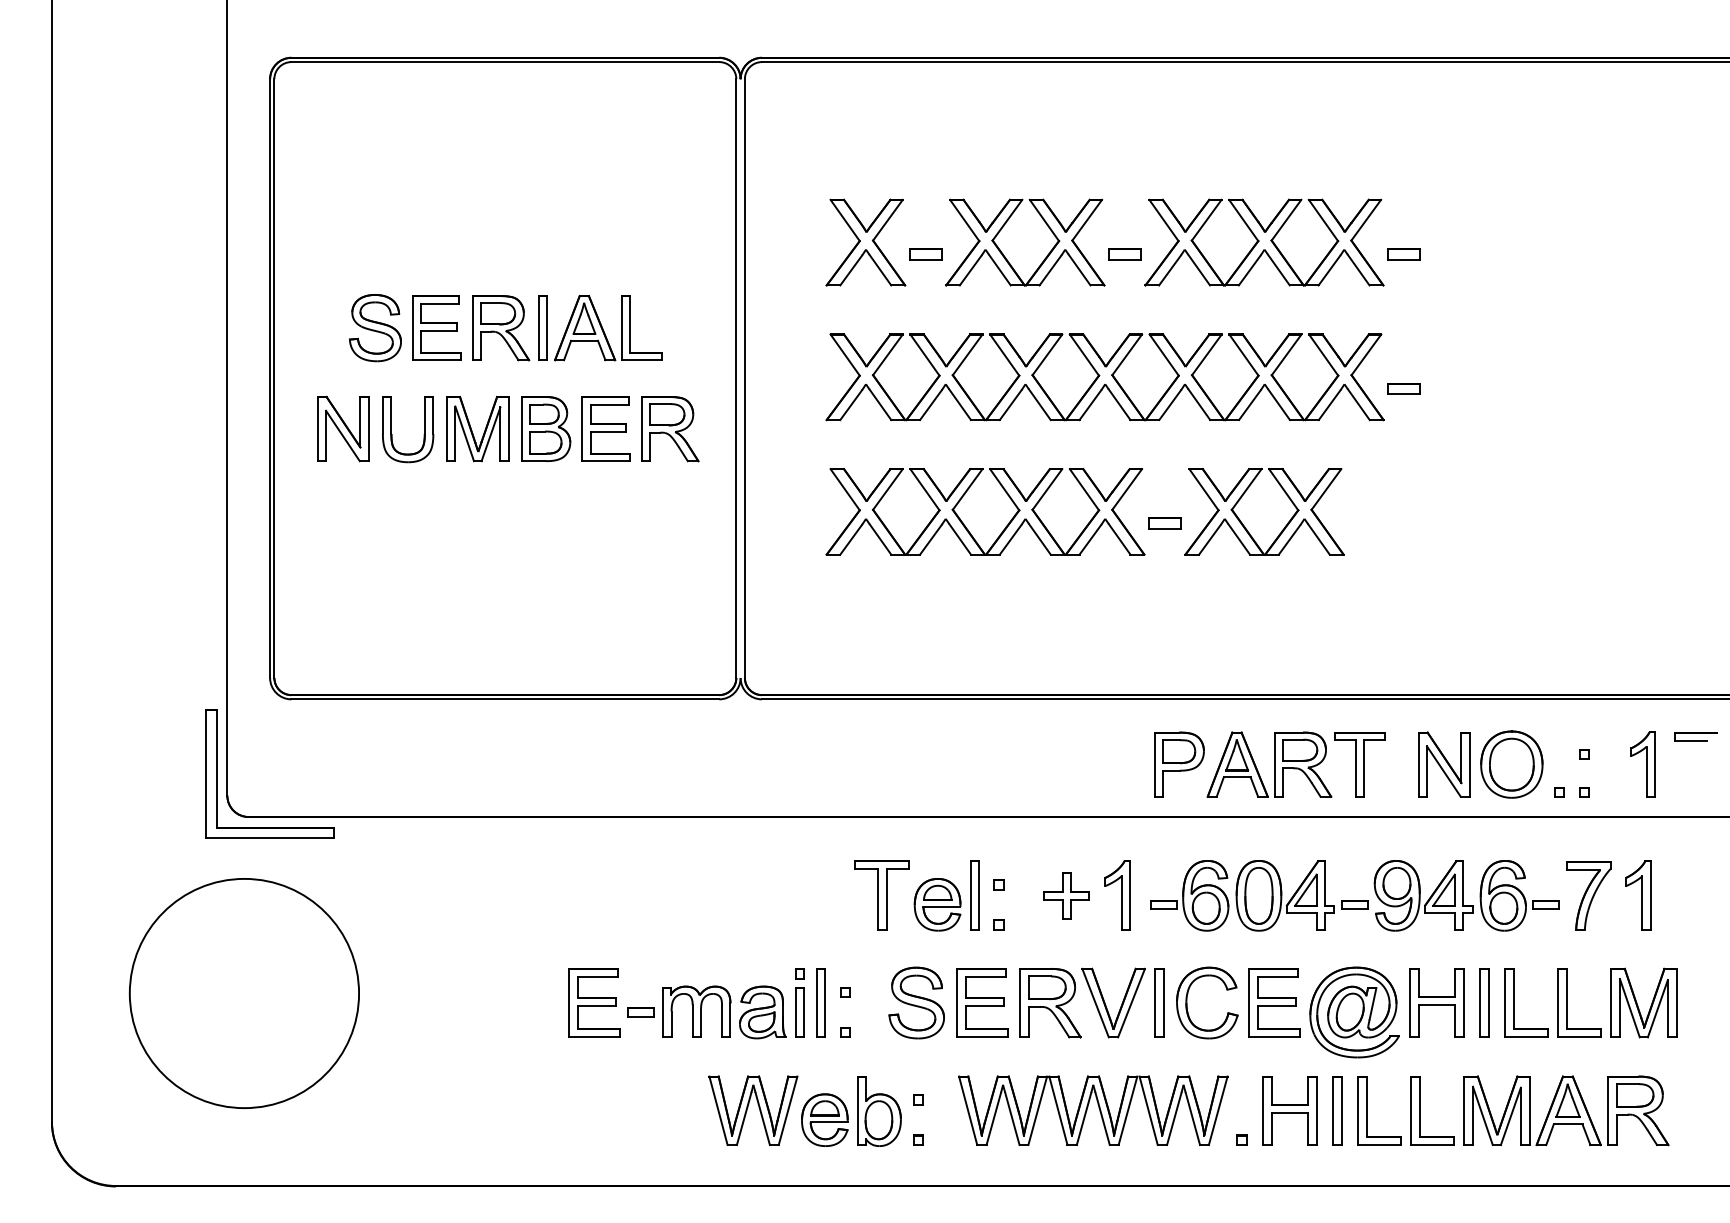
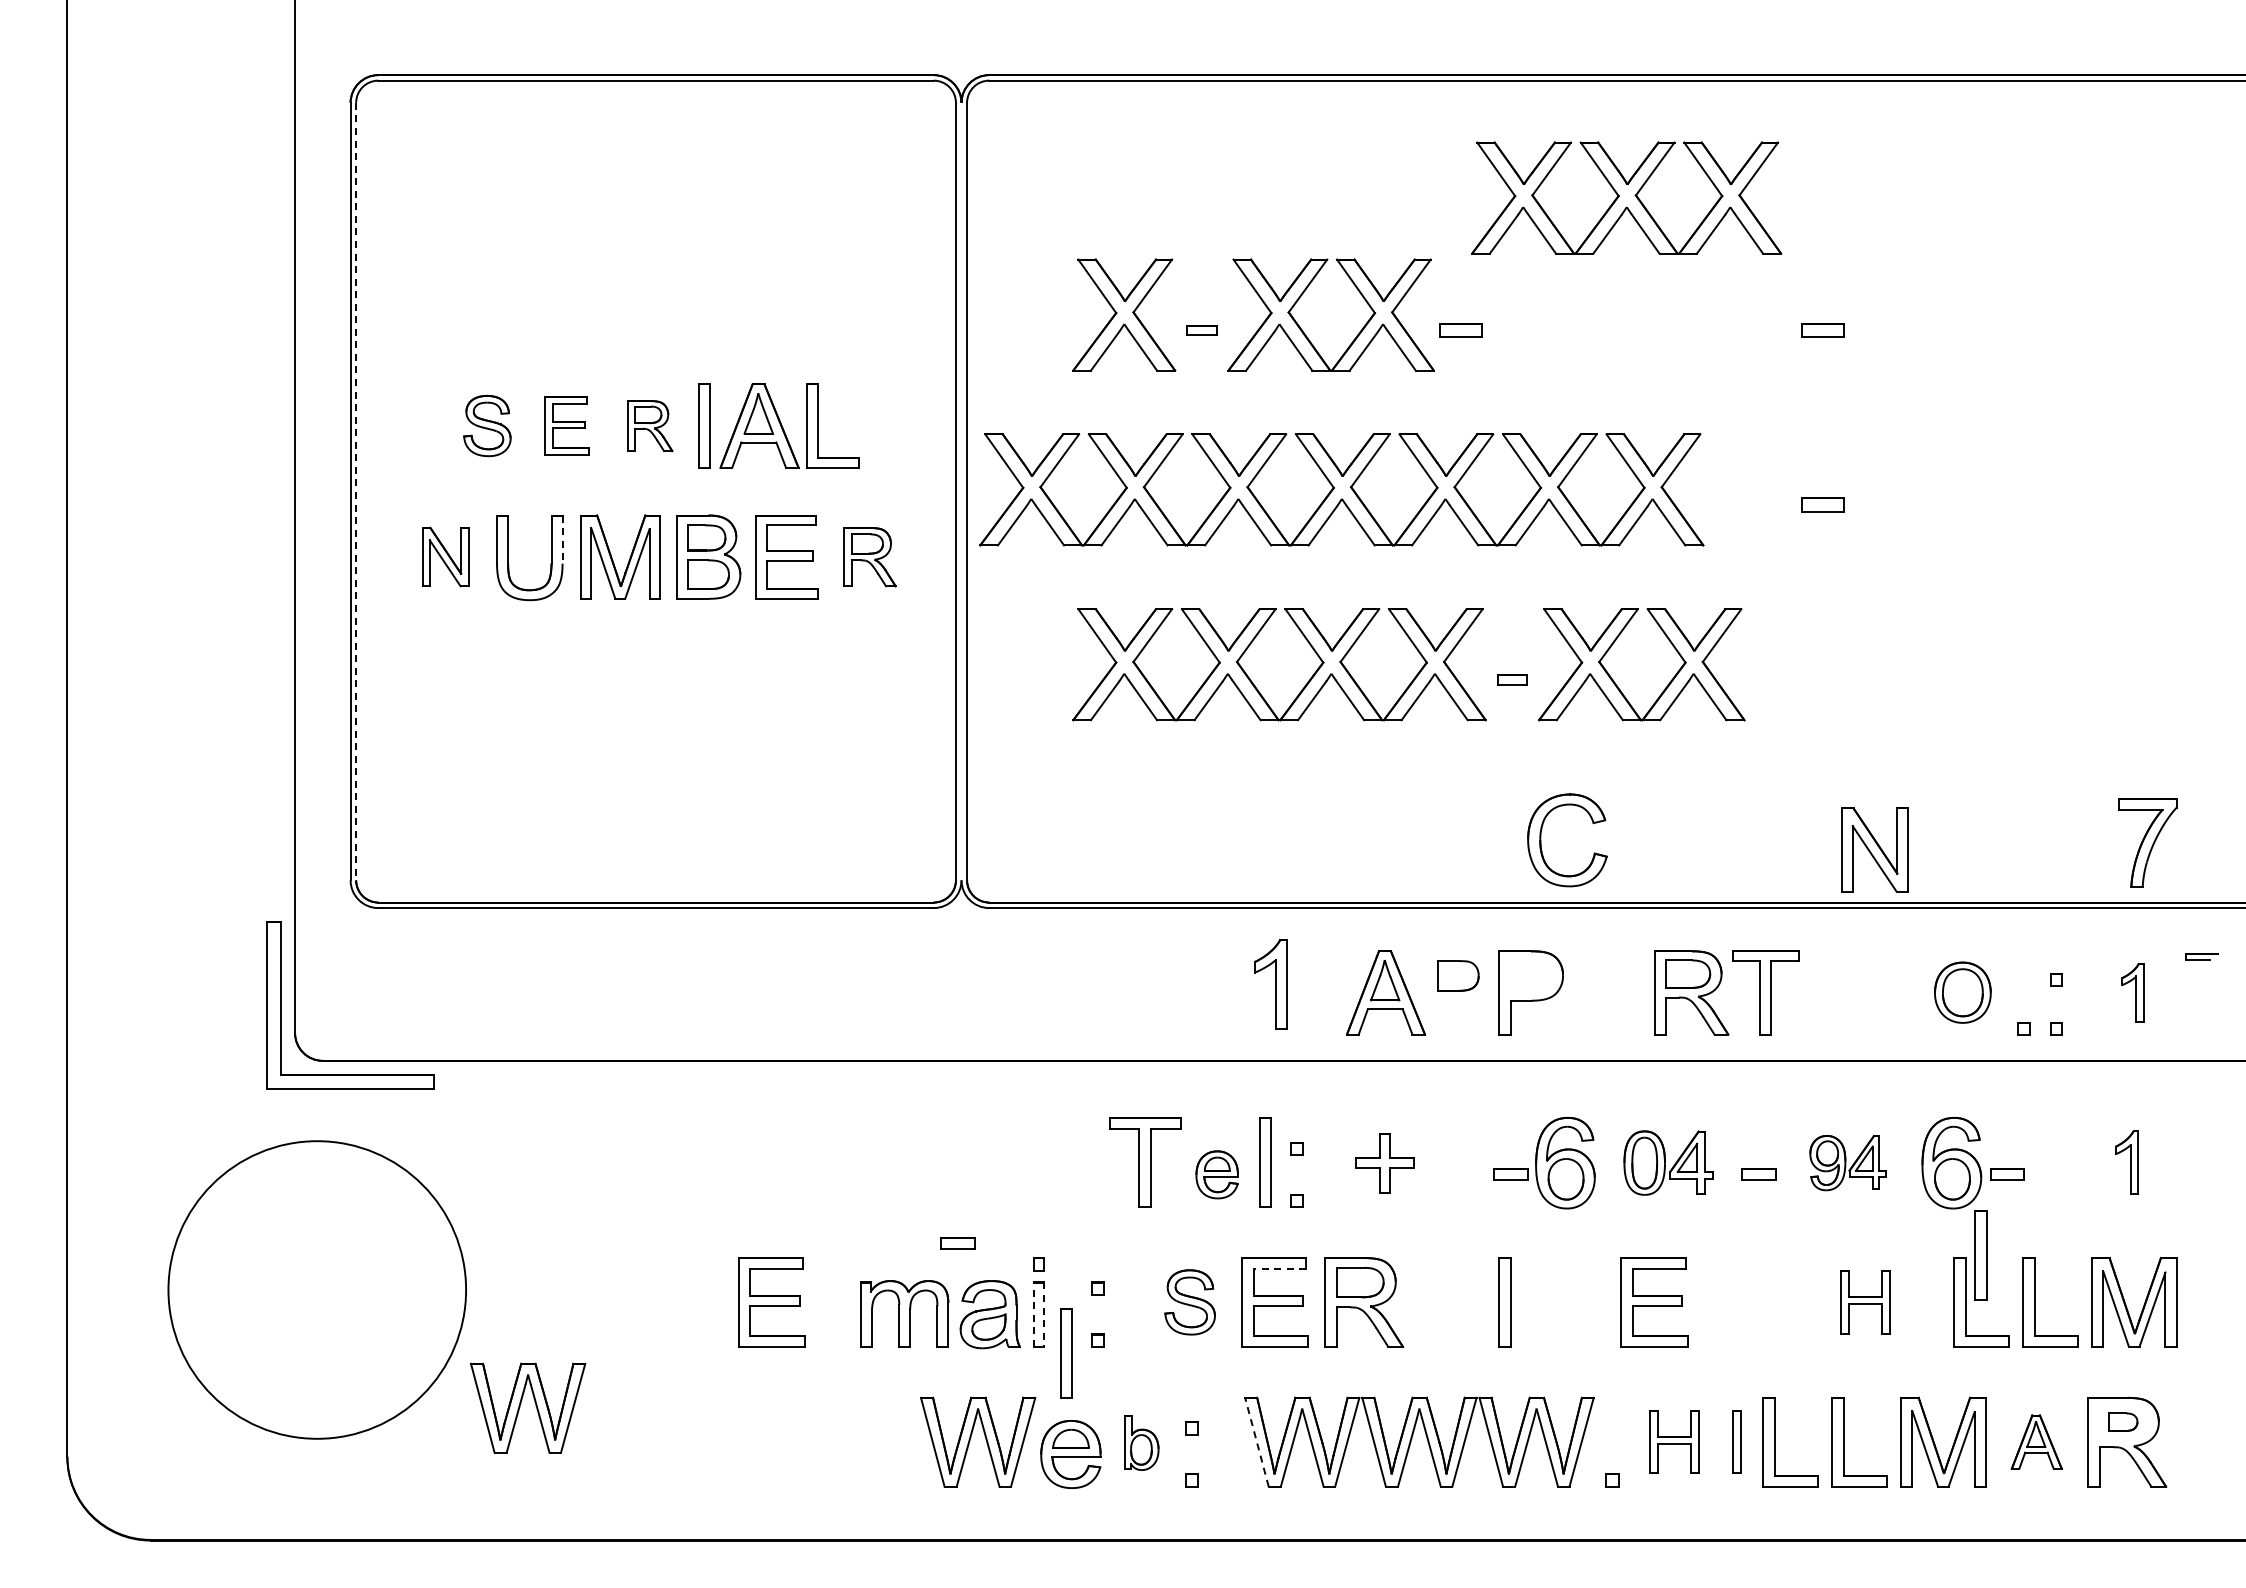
part: (1264, 242) -> (1626, 197), moved
part: (925, 254) -> (1201, 330), size x0.7
part: (375, 327) -> (487, 425), size x0.7
part: (436, 327) -> (566, 425), size x0.7
part: (501, 327) -> (650, 425), size x0.6
part: (1104, 376) -> (1341, 489), moved
line: (274, 378) -> (356, 491), solid -> dashed
line: (433, 416) -> (562, 540), solid -> dashed
part: (343, 428) -> (445, 556), size x0.7
part: (669, 428) -> (869, 556), size x0.7
part: (1164, 523) -> (1512, 679), size x0.7
part: (1695, 736) -> (2201, 956), size x0.6
part: (1179, 751) -> (1458, 975), moved
part: (1237, 764) -> (1385, 992), moved
part: (1443, 764) -> (1874, 849), moved
part: (1511, 764) -> (1962, 992), size x0.7
part: (1642, 764) -> (2132, 992), size x0.7
part: (1117, 895) -> (1270, 984), moved
part: (1285, 895) -> (1668, 1162), size x0.7
part: (1423, 895) -> (1848, 1162), size x0.6
part: (1588, 895) -> (2147, 842), moved
part: (1637, 895) -> (2126, 1162), size x0.7
part: (937, 904) -> (1216, 1174), size x0.7
line: (985, 976) -> (1279, 1268), solid -> dashed
part: (821, 1003) -> (1066, 1353), moved
part: (916, 1003) -> (1189, 1302), size x0.7
part: (1187, 1003) -> (1541, 840), moved
part: (1436, 1003) -> (1865, 1302), size x0.7
part: (1484, 1003) -> (1980, 1255), moved
part: (1106, 1006) -> (1436, 1306), removed
part: (640, 1012) -> (957, 1243), moved
line: (796, 1012) -> (1033, 1314), solid -> dashed
part: (1354, 1012) -> (1758, 1314), removed
line: (804, 1013) -> (1044, 1315), solid -> dashed
part: (412, 1083) -> (535, 1406), added
part: (1635, 1094) -> (2123, 1421), size x0.6
part: (879, 1110) -> (1141, 1442), size x0.6
line: (967, 1110) -> (1256, 1442), solid -> dashed
part: (1289, 1110) -> (1674, 1442), size x0.7
part: (1337, 1110) -> (1736, 1442), size x0.7
part: (1568, 1110) -> (2036, 1441), size x0.6

